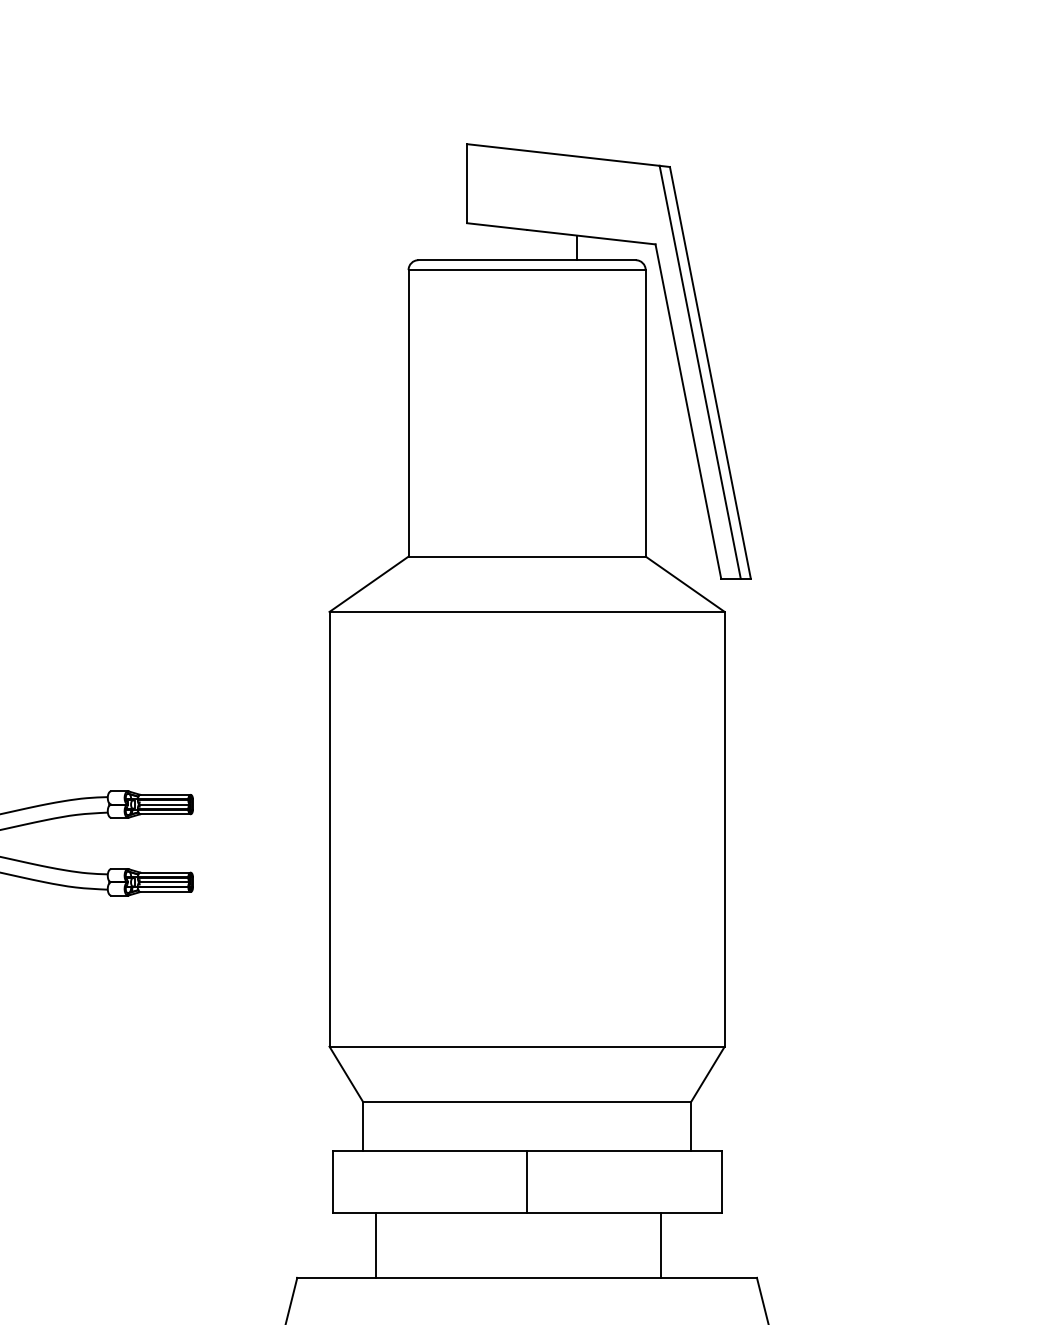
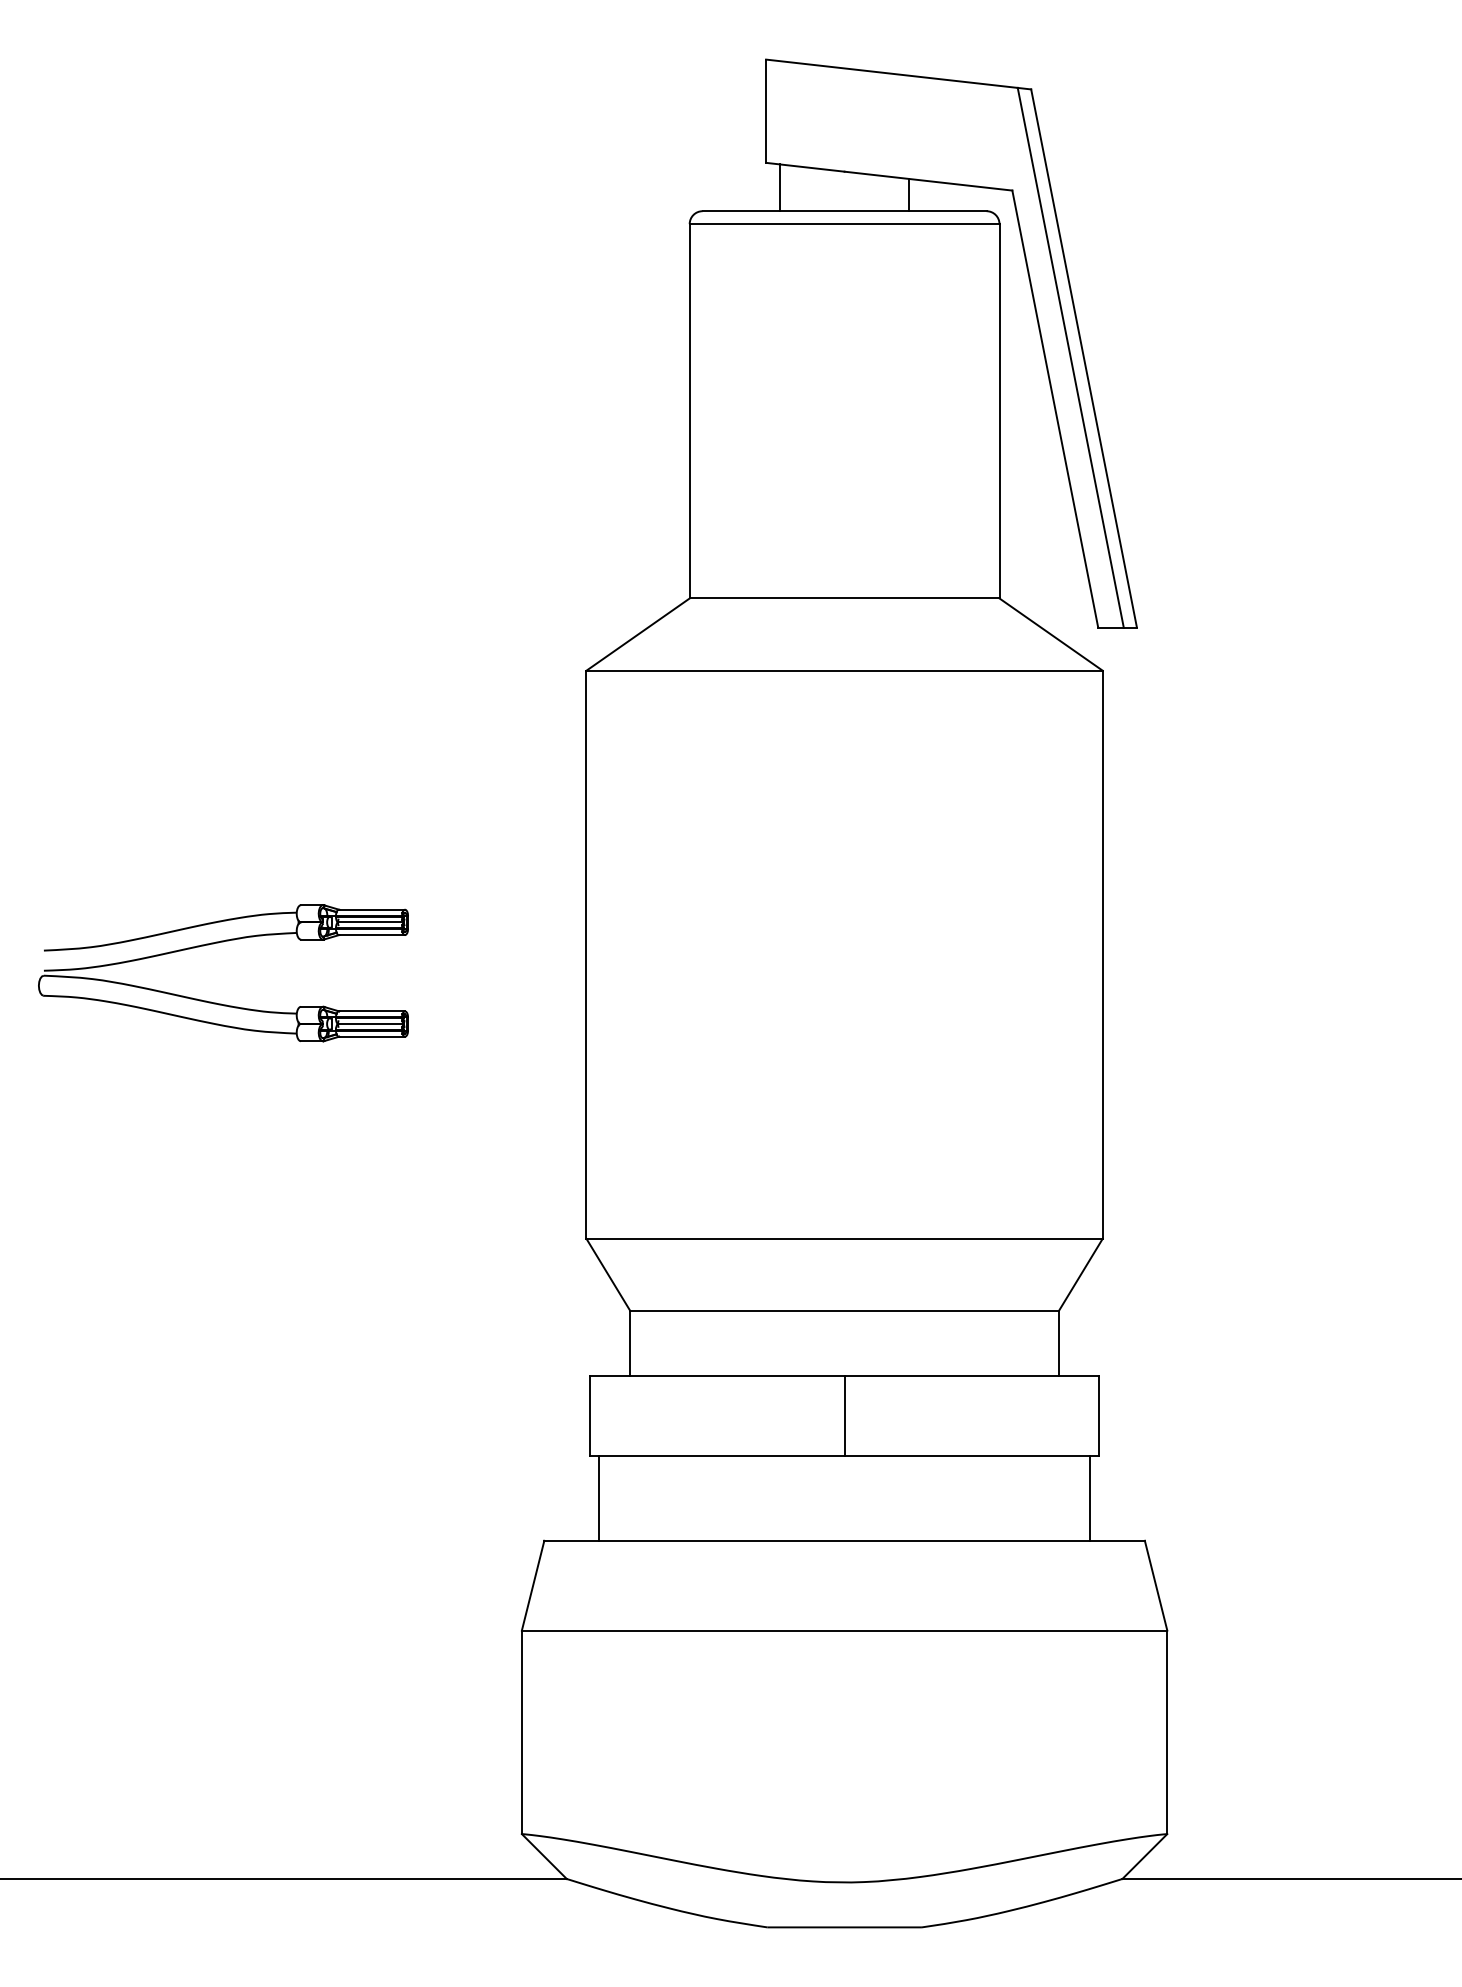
line: (478, 242) -> (780, 187), added
line: (376, 1244) -> (599, 1497), moved
line: (660, 1244) -> (1089, 1497), moved

